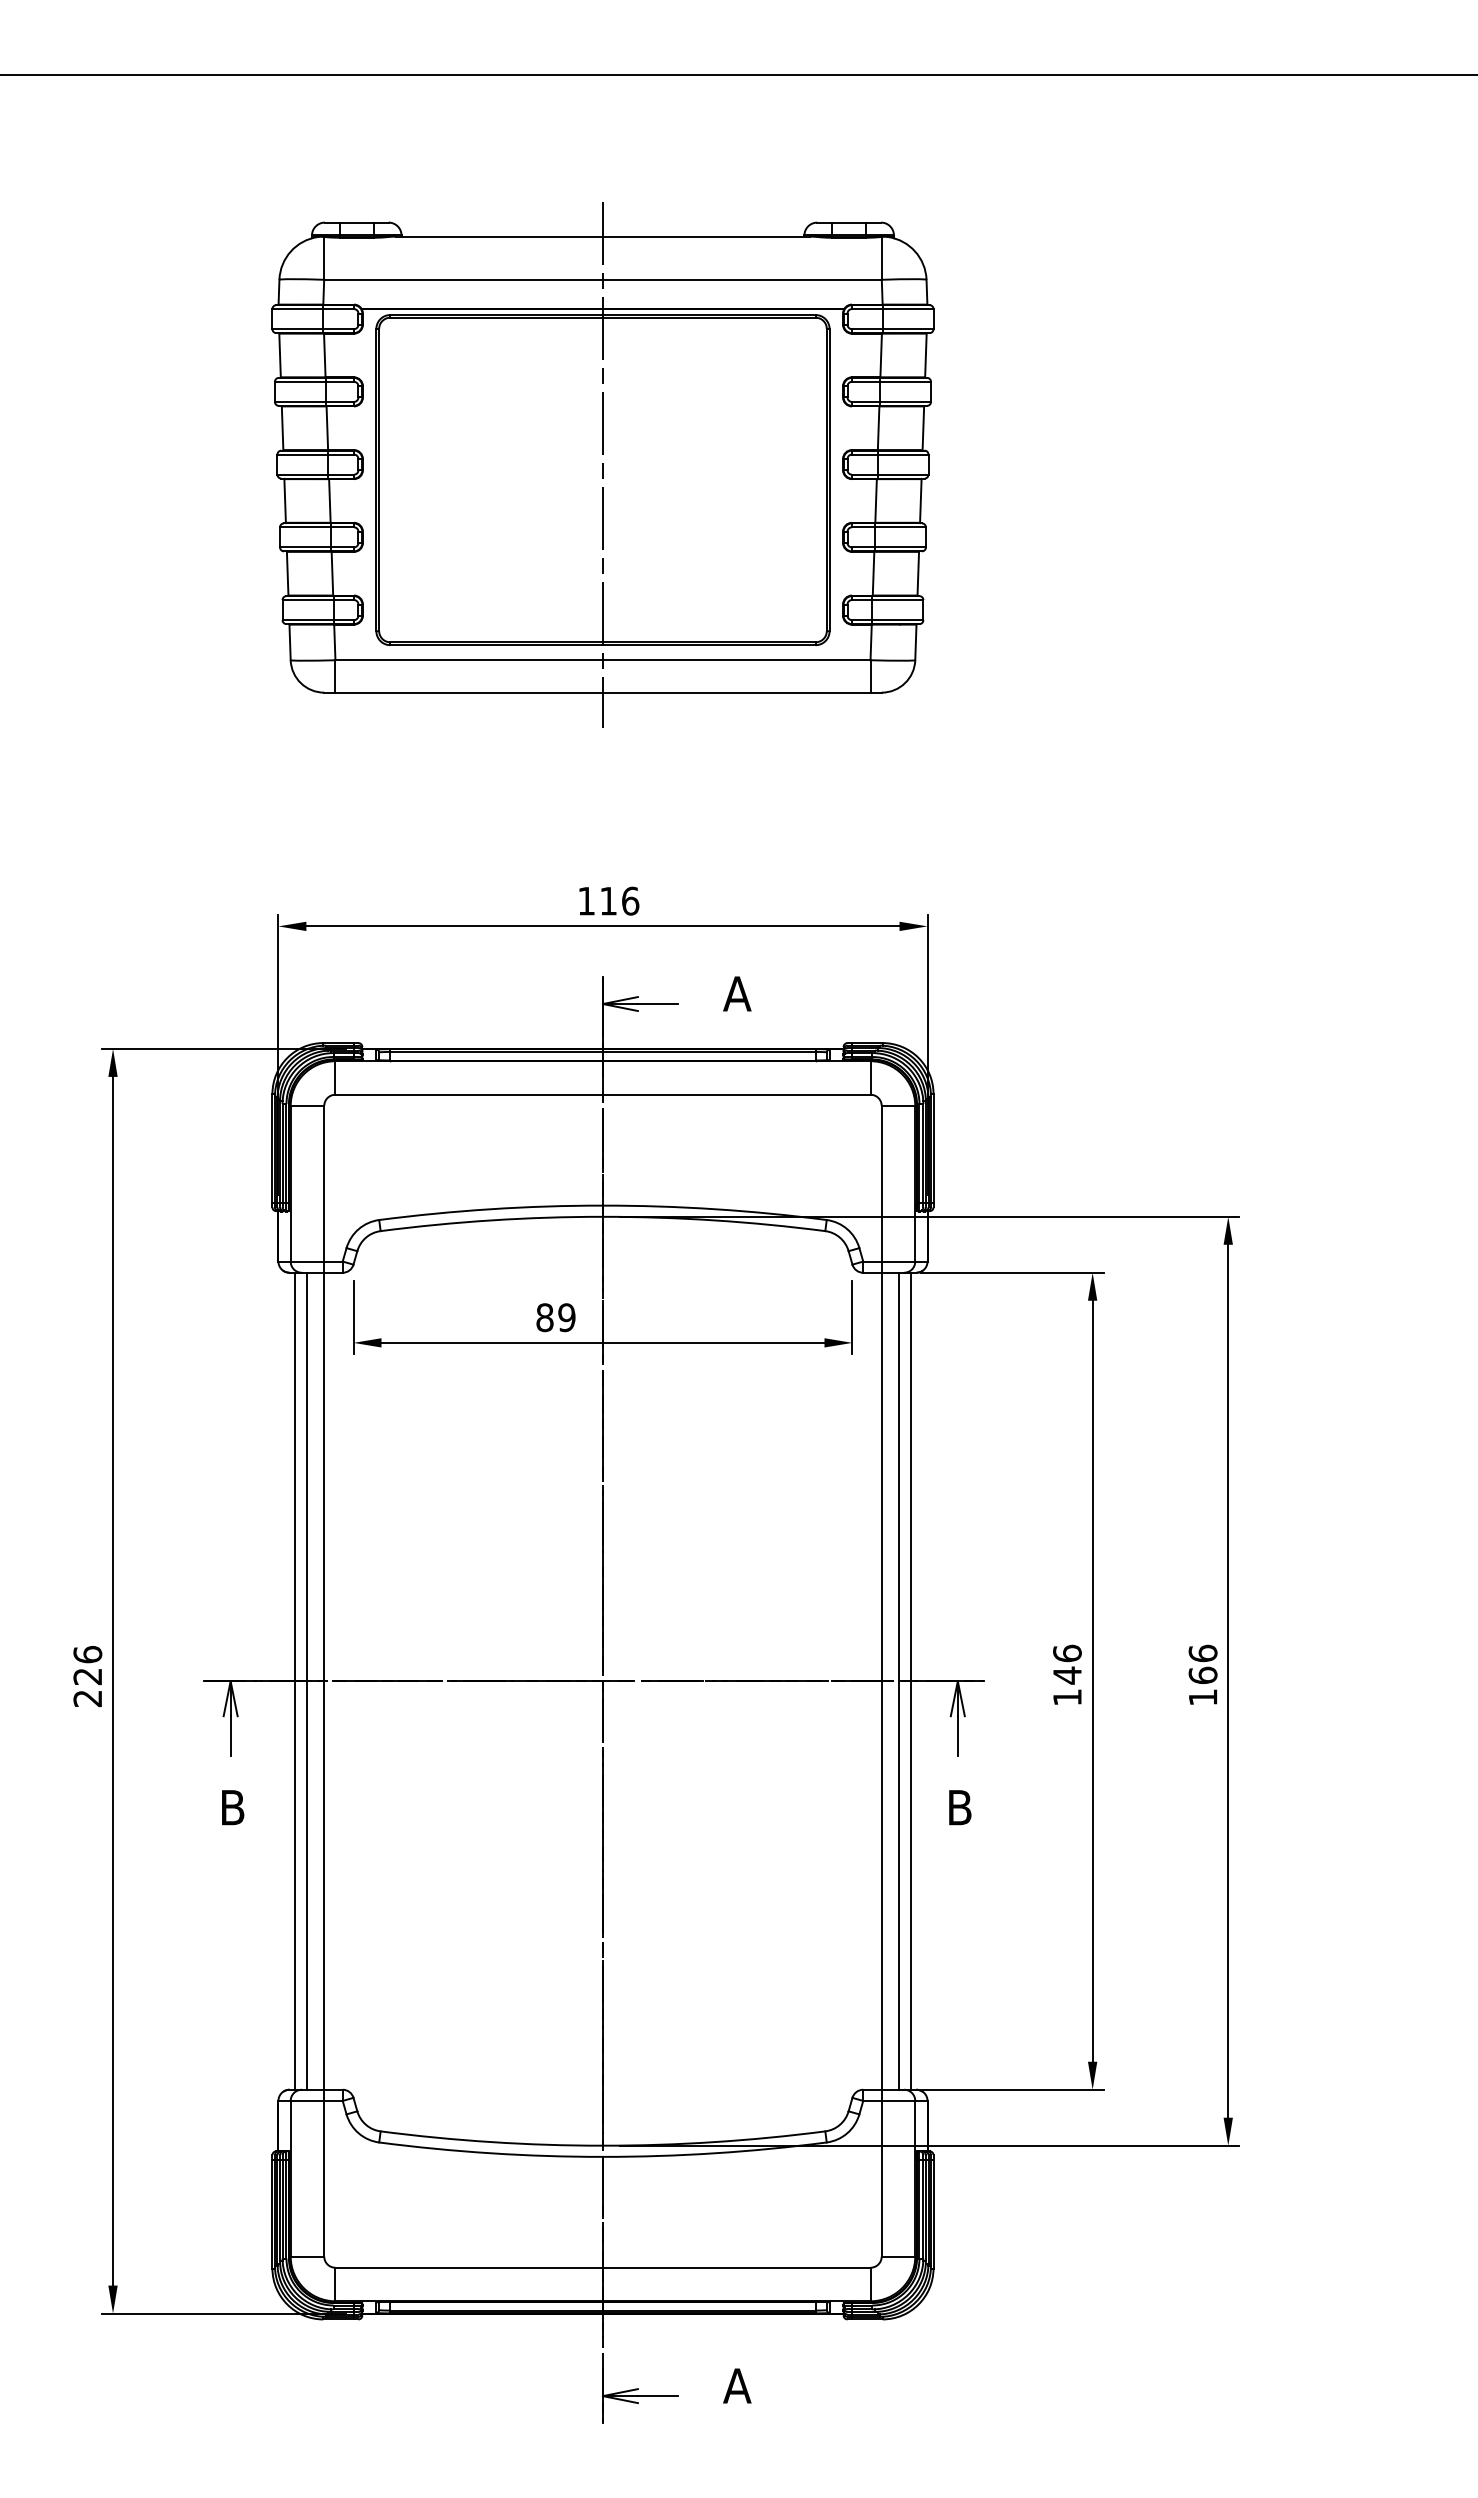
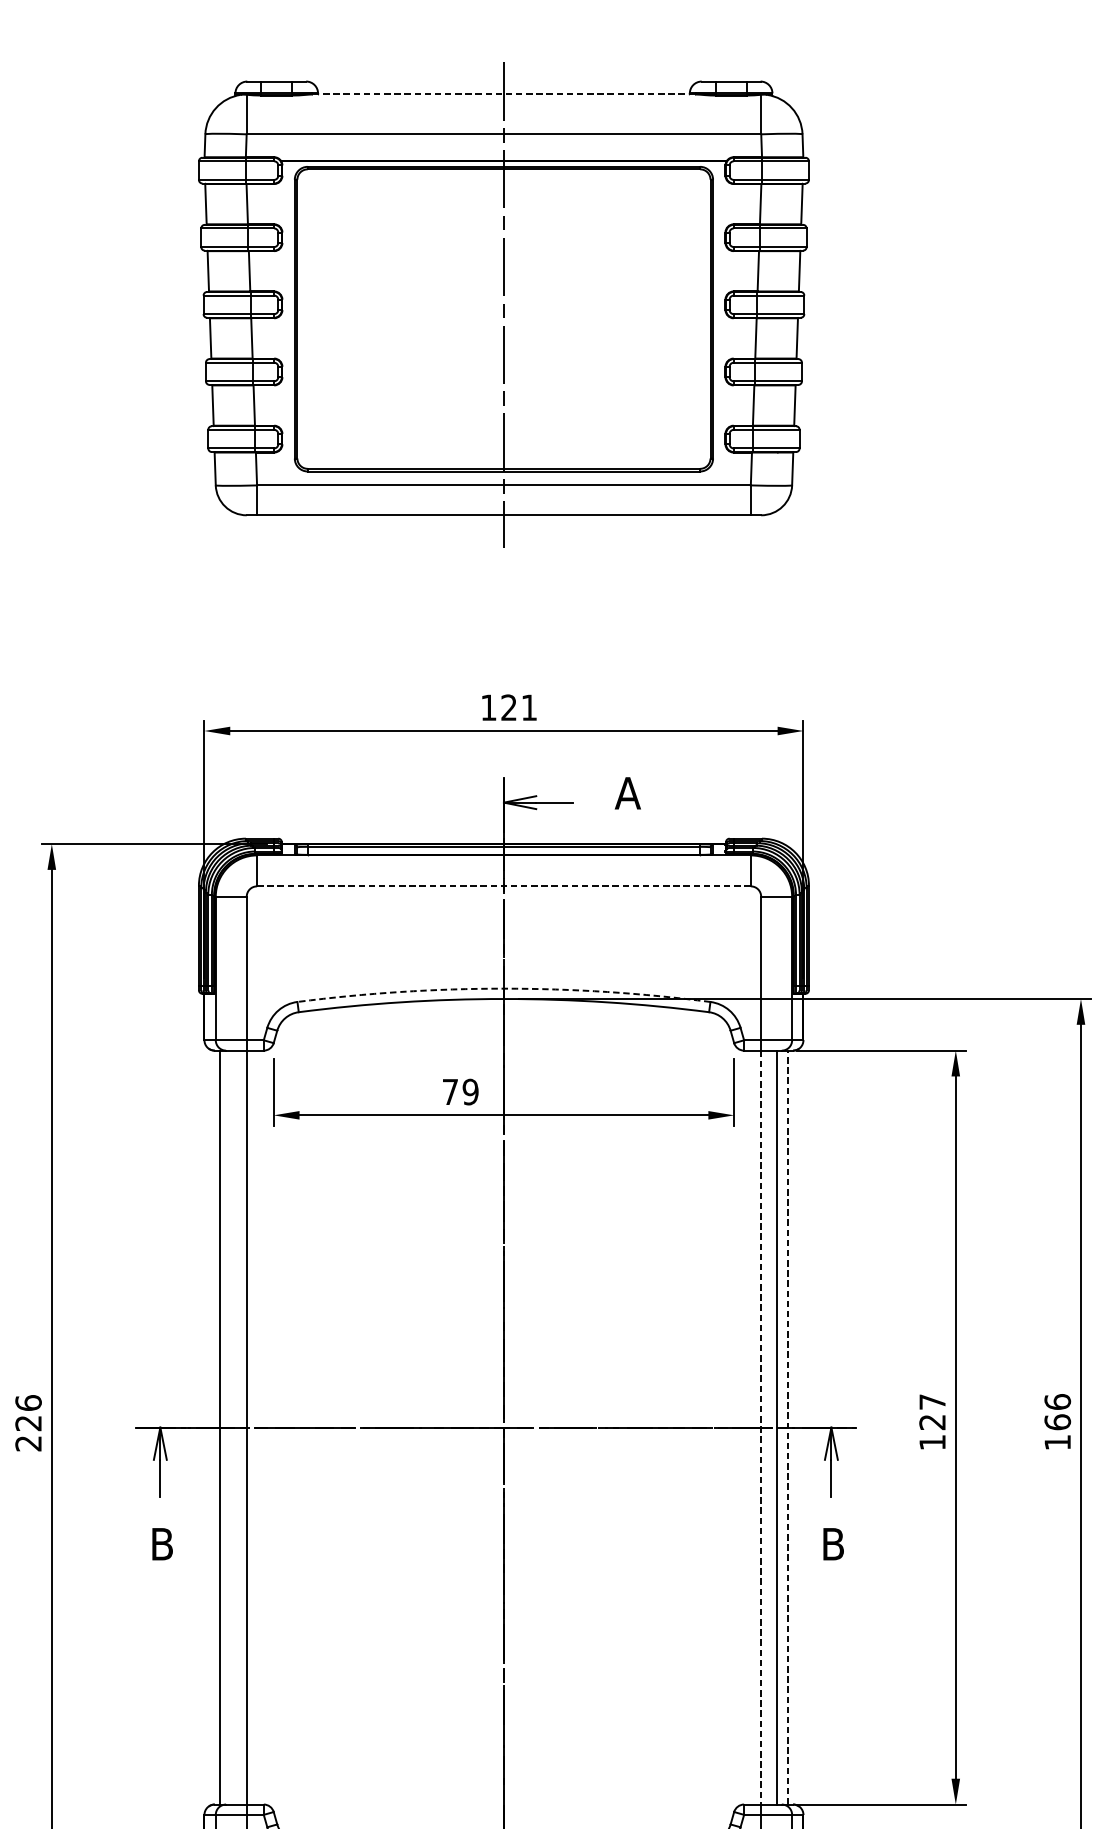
line: (602, 236) -> (503, 94), solid -> dashed
text: (619, 900) -> (519, 707), 116 -> 121
line: (602, 1094) -> (503, 886), solid -> dashed
arc: (602, 1205) -> (503, 988), solid -> dashed
text: (544, 1317) -> (449, 1091), 89 -> 79
text: (1067, 1664) -> (932, 1412), 146 -> 127
line: (307, 1680) -> (231, 1426), removed
line: (910, 1680) -> (787, 1426), solid -> dashed
line: (881, 1681) -> (760, 1427), solid -> dashed

